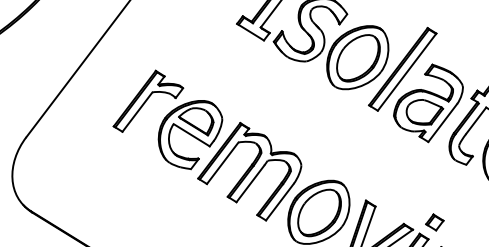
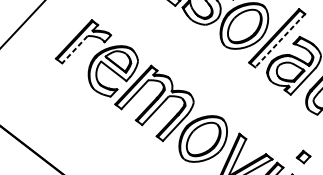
line: (406, 72) -> (279, 40), solid -> dashed
line: (137, 112) -> (74, 50), solid -> dashed
part: (434, 222) -> (303, 157), moved

